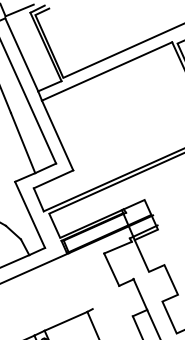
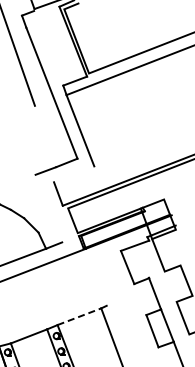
line: (21, 55) -> (48, 48), removed
line: (23, 143) -> (45, 136), removed
line: (53, 179) -> (74, 174), removed
line: (29, 214) -> (48, 208), removed
line: (66, 321) -> (79, 316), solid -> dashed

